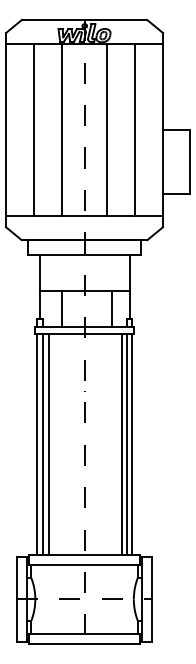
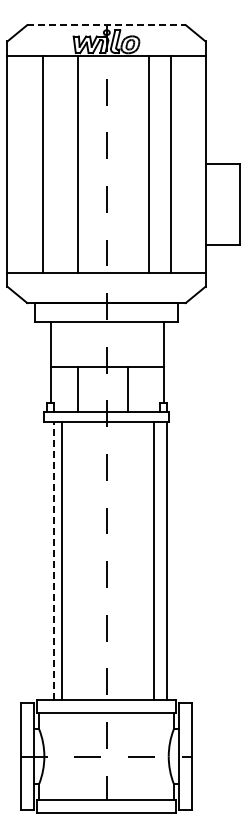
line: (85, 20) -> (107, 25), solid -> dashed
line: (106, 129) -> (148, 163), moved
line: (111, 308) -> (127, 389), moved
line: (37, 444) -> (46, 560), removed
line: (43, 444) -> (54, 560), solid -> dashed
line: (127, 444) -> (160, 560), removed

